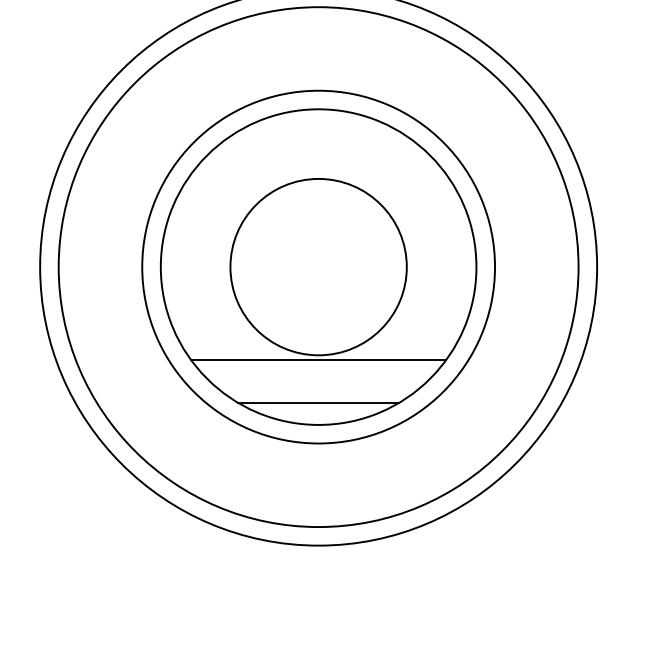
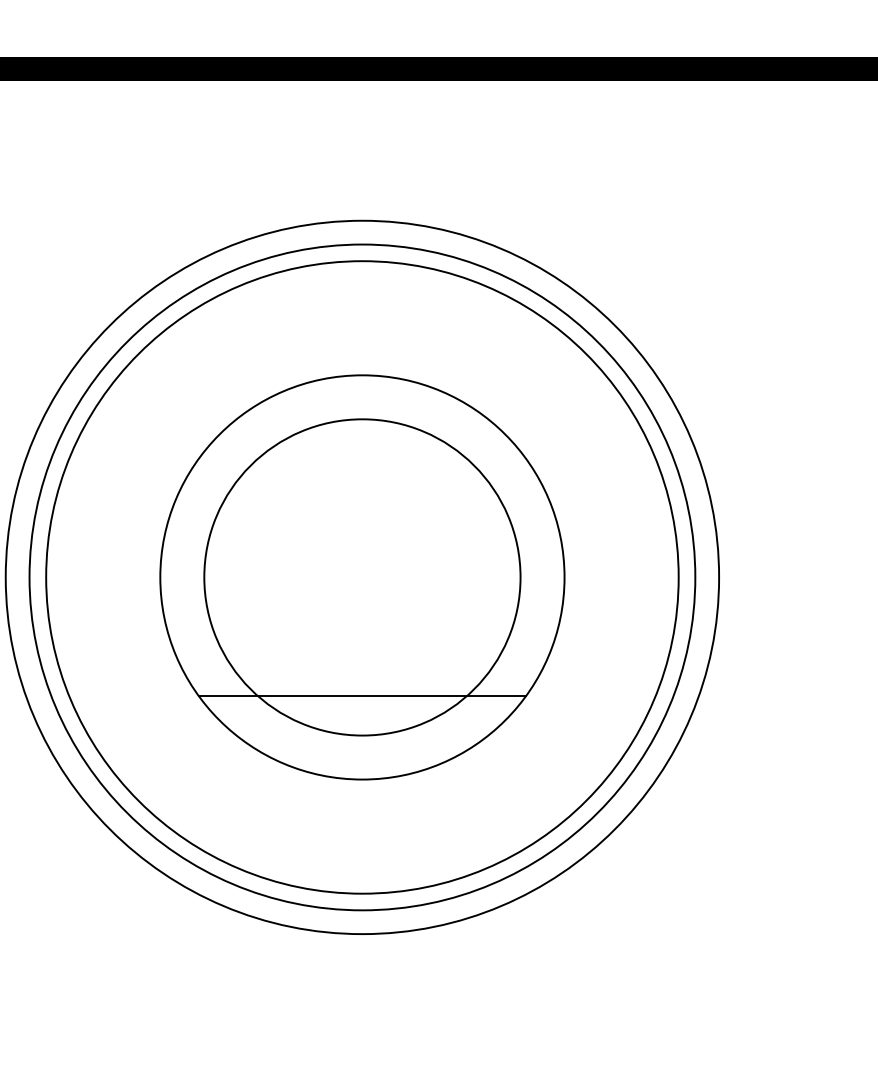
circle: (318, 267) -> (362, 577), size x1.4
circle: (318, 267) -> (362, 577), size x1.4
line: (317, 403) -> (361, 751), removed

